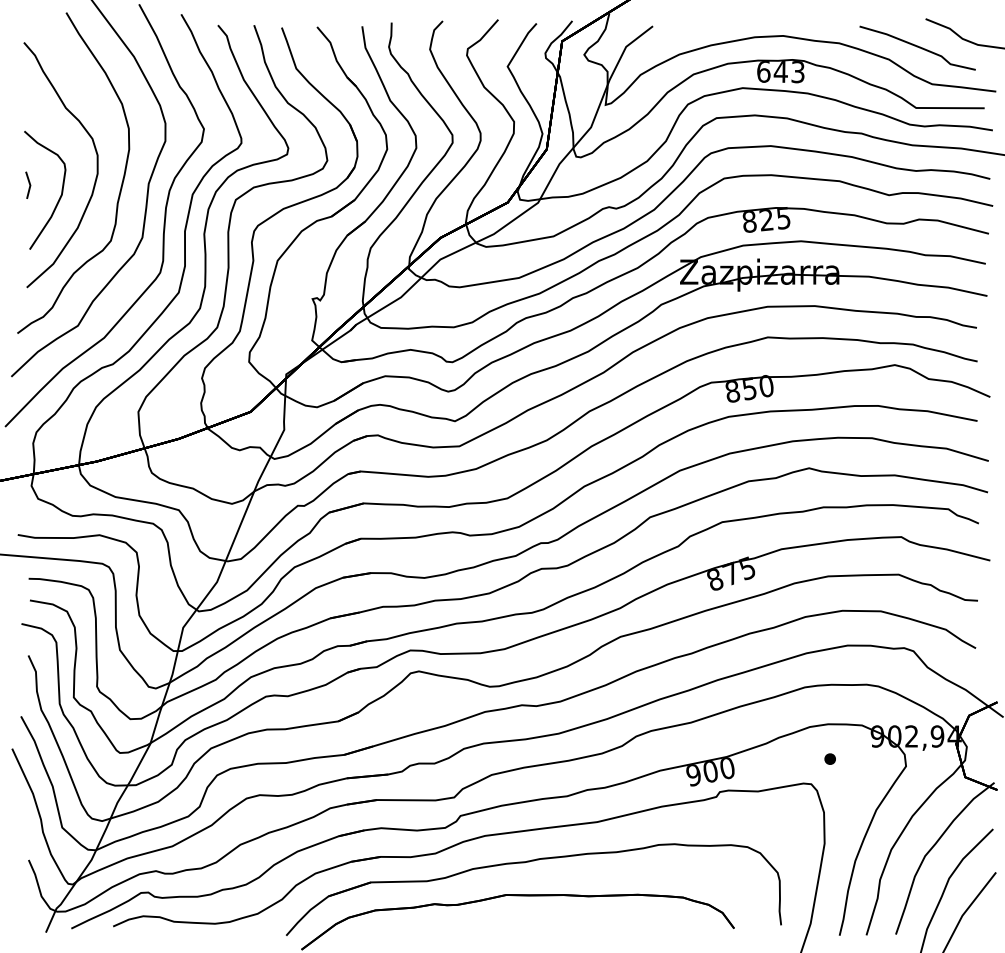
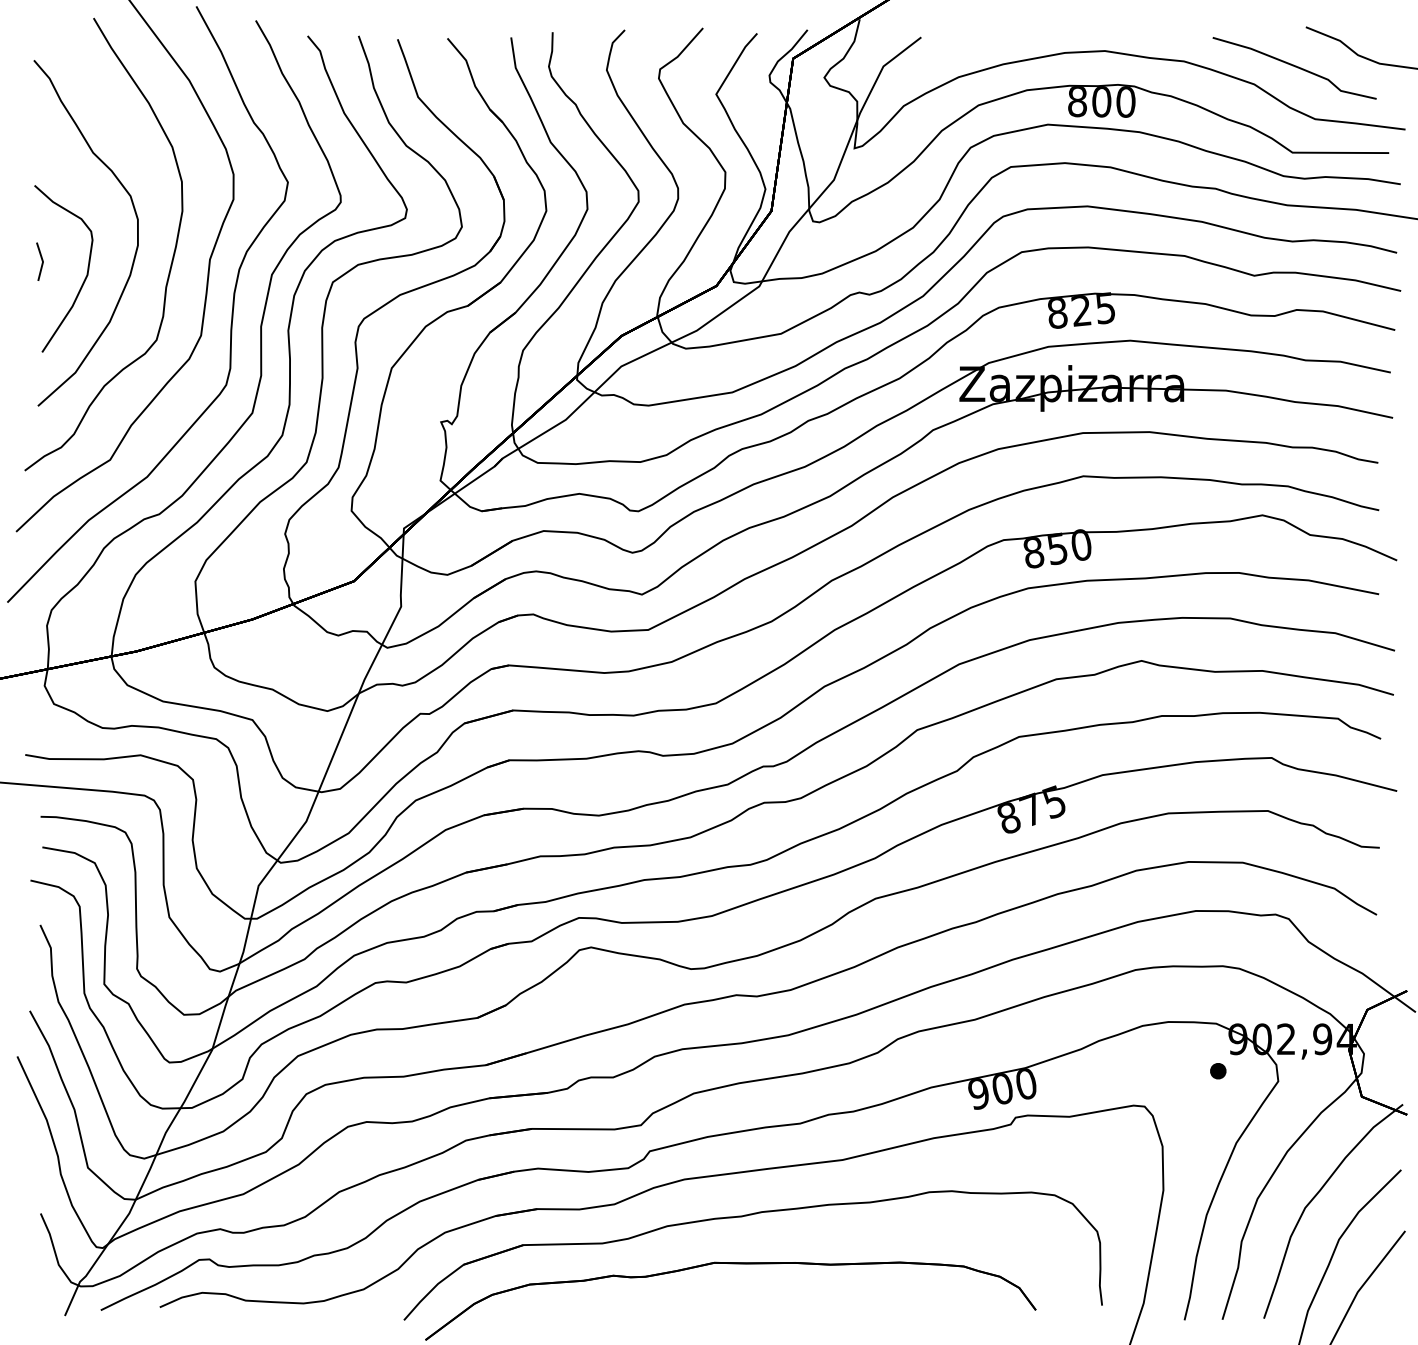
text: (780, 71) -> (1101, 101), 643 -> 800
part: (830, 759) -> (1218, 1071), moved

